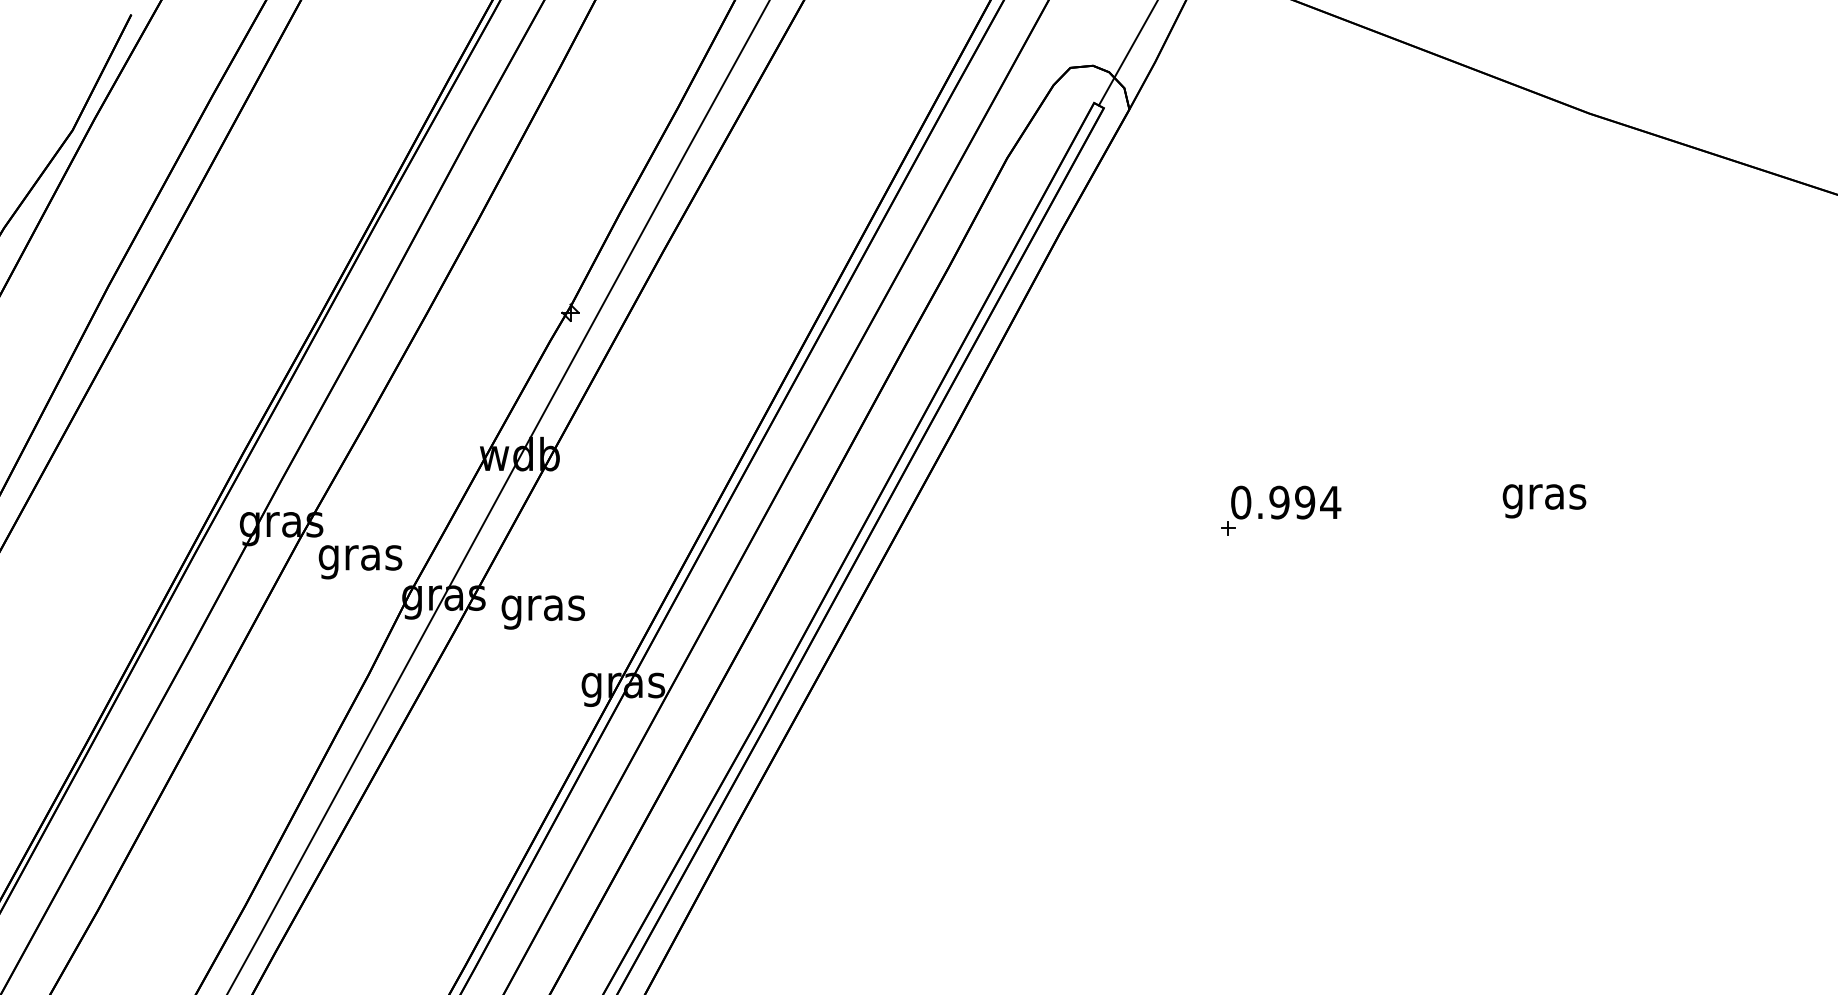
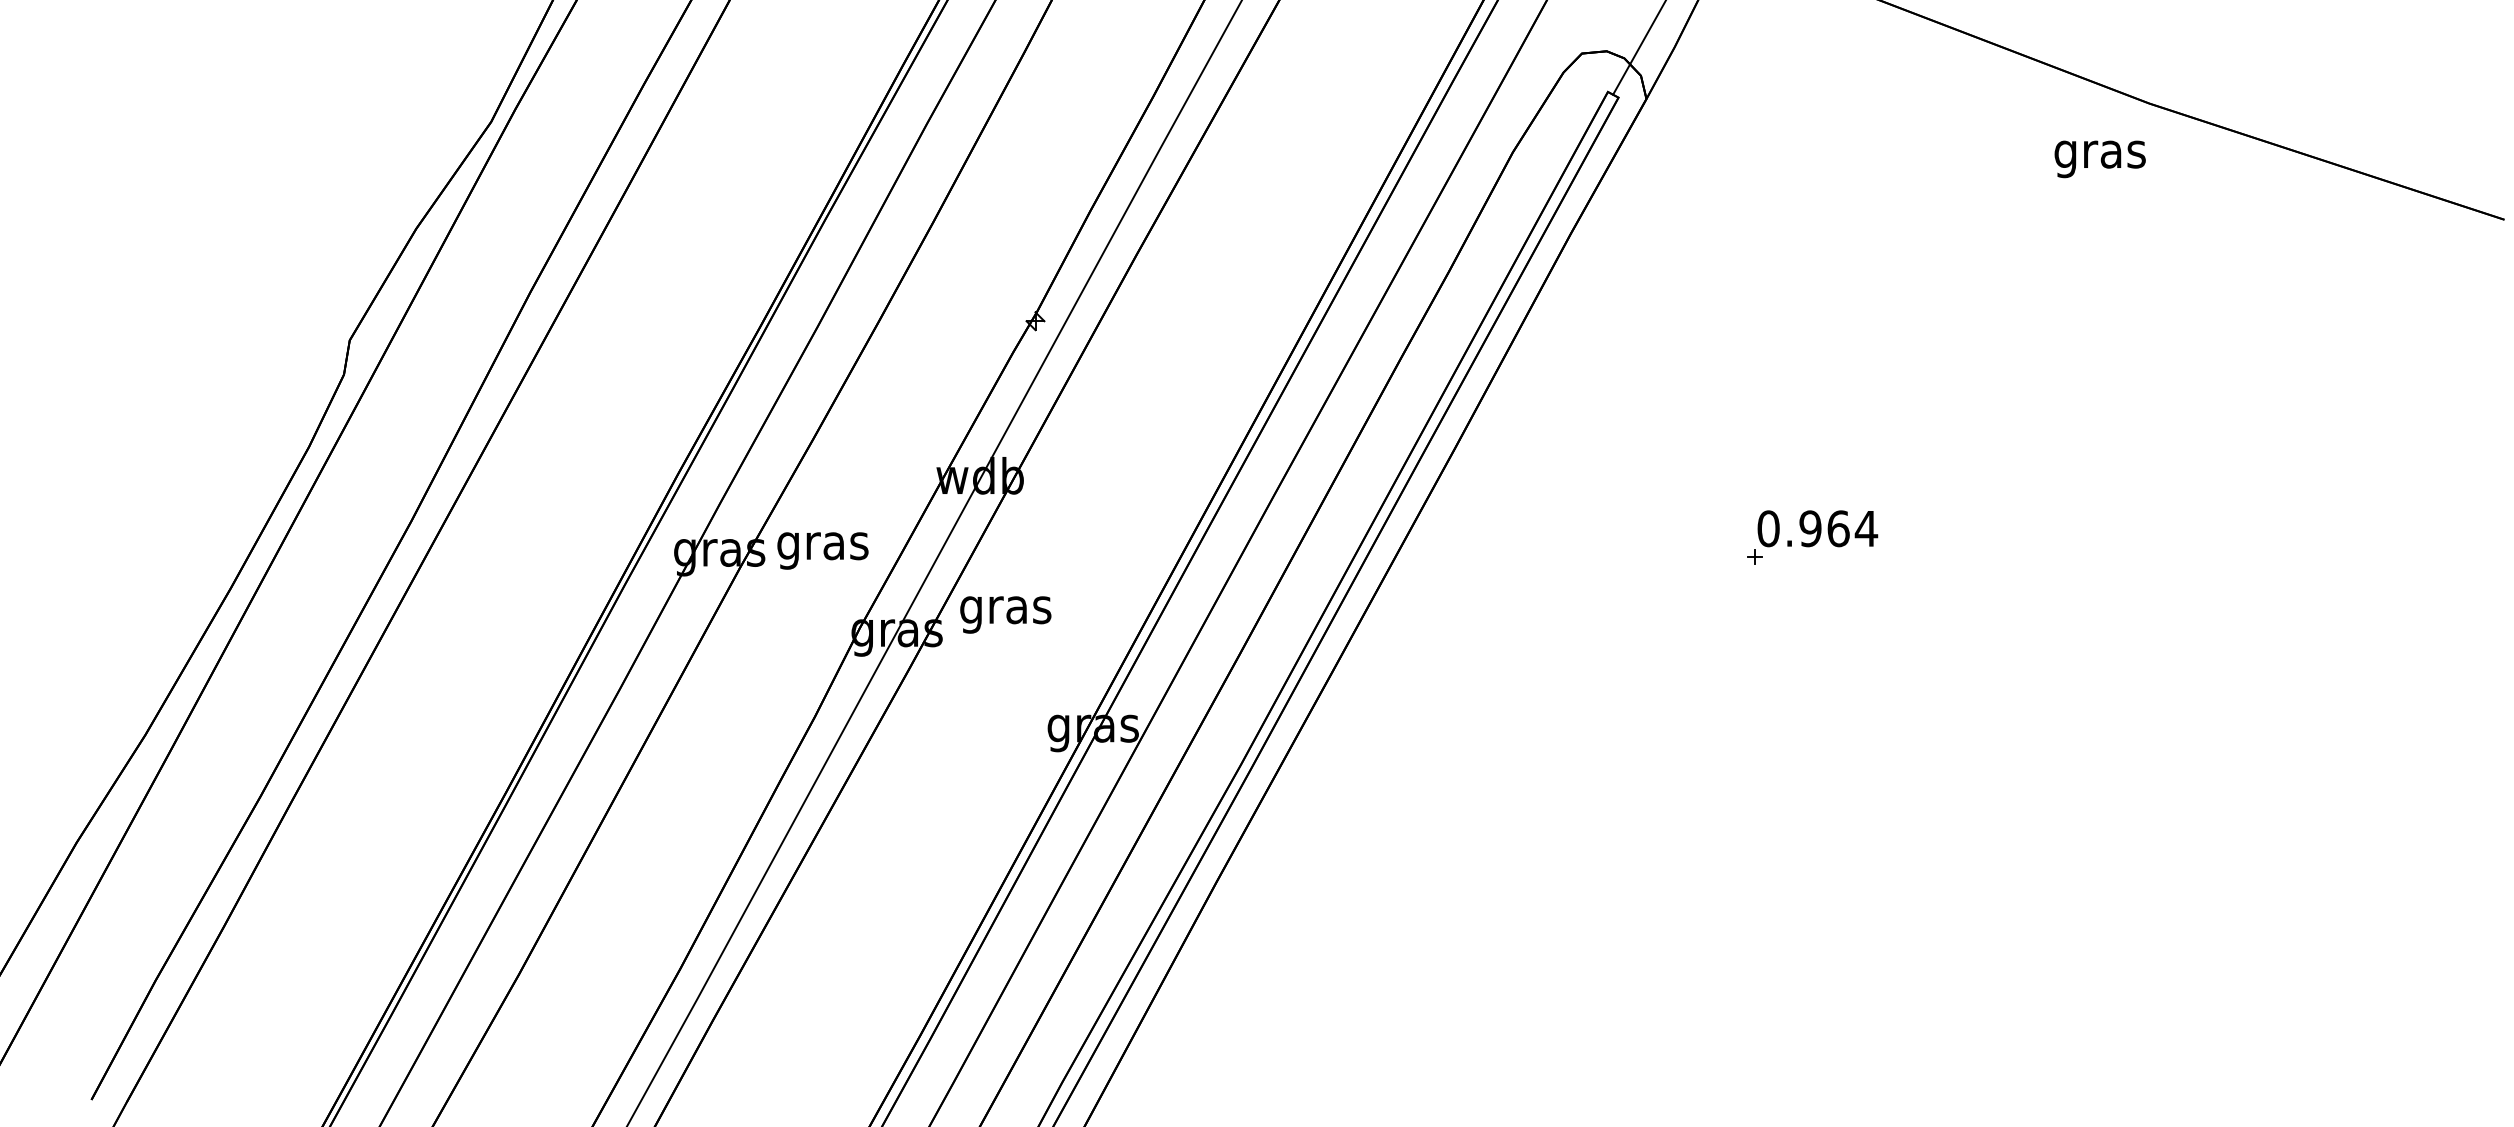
text: (1543, 501) -> (2099, 159), moved
text: (1305, 502) -> (1838, 528), 0.994 -> 0.964
text: (360, 561) -> (822, 550), moved
text: (543, 612) -> (1005, 614), moved

